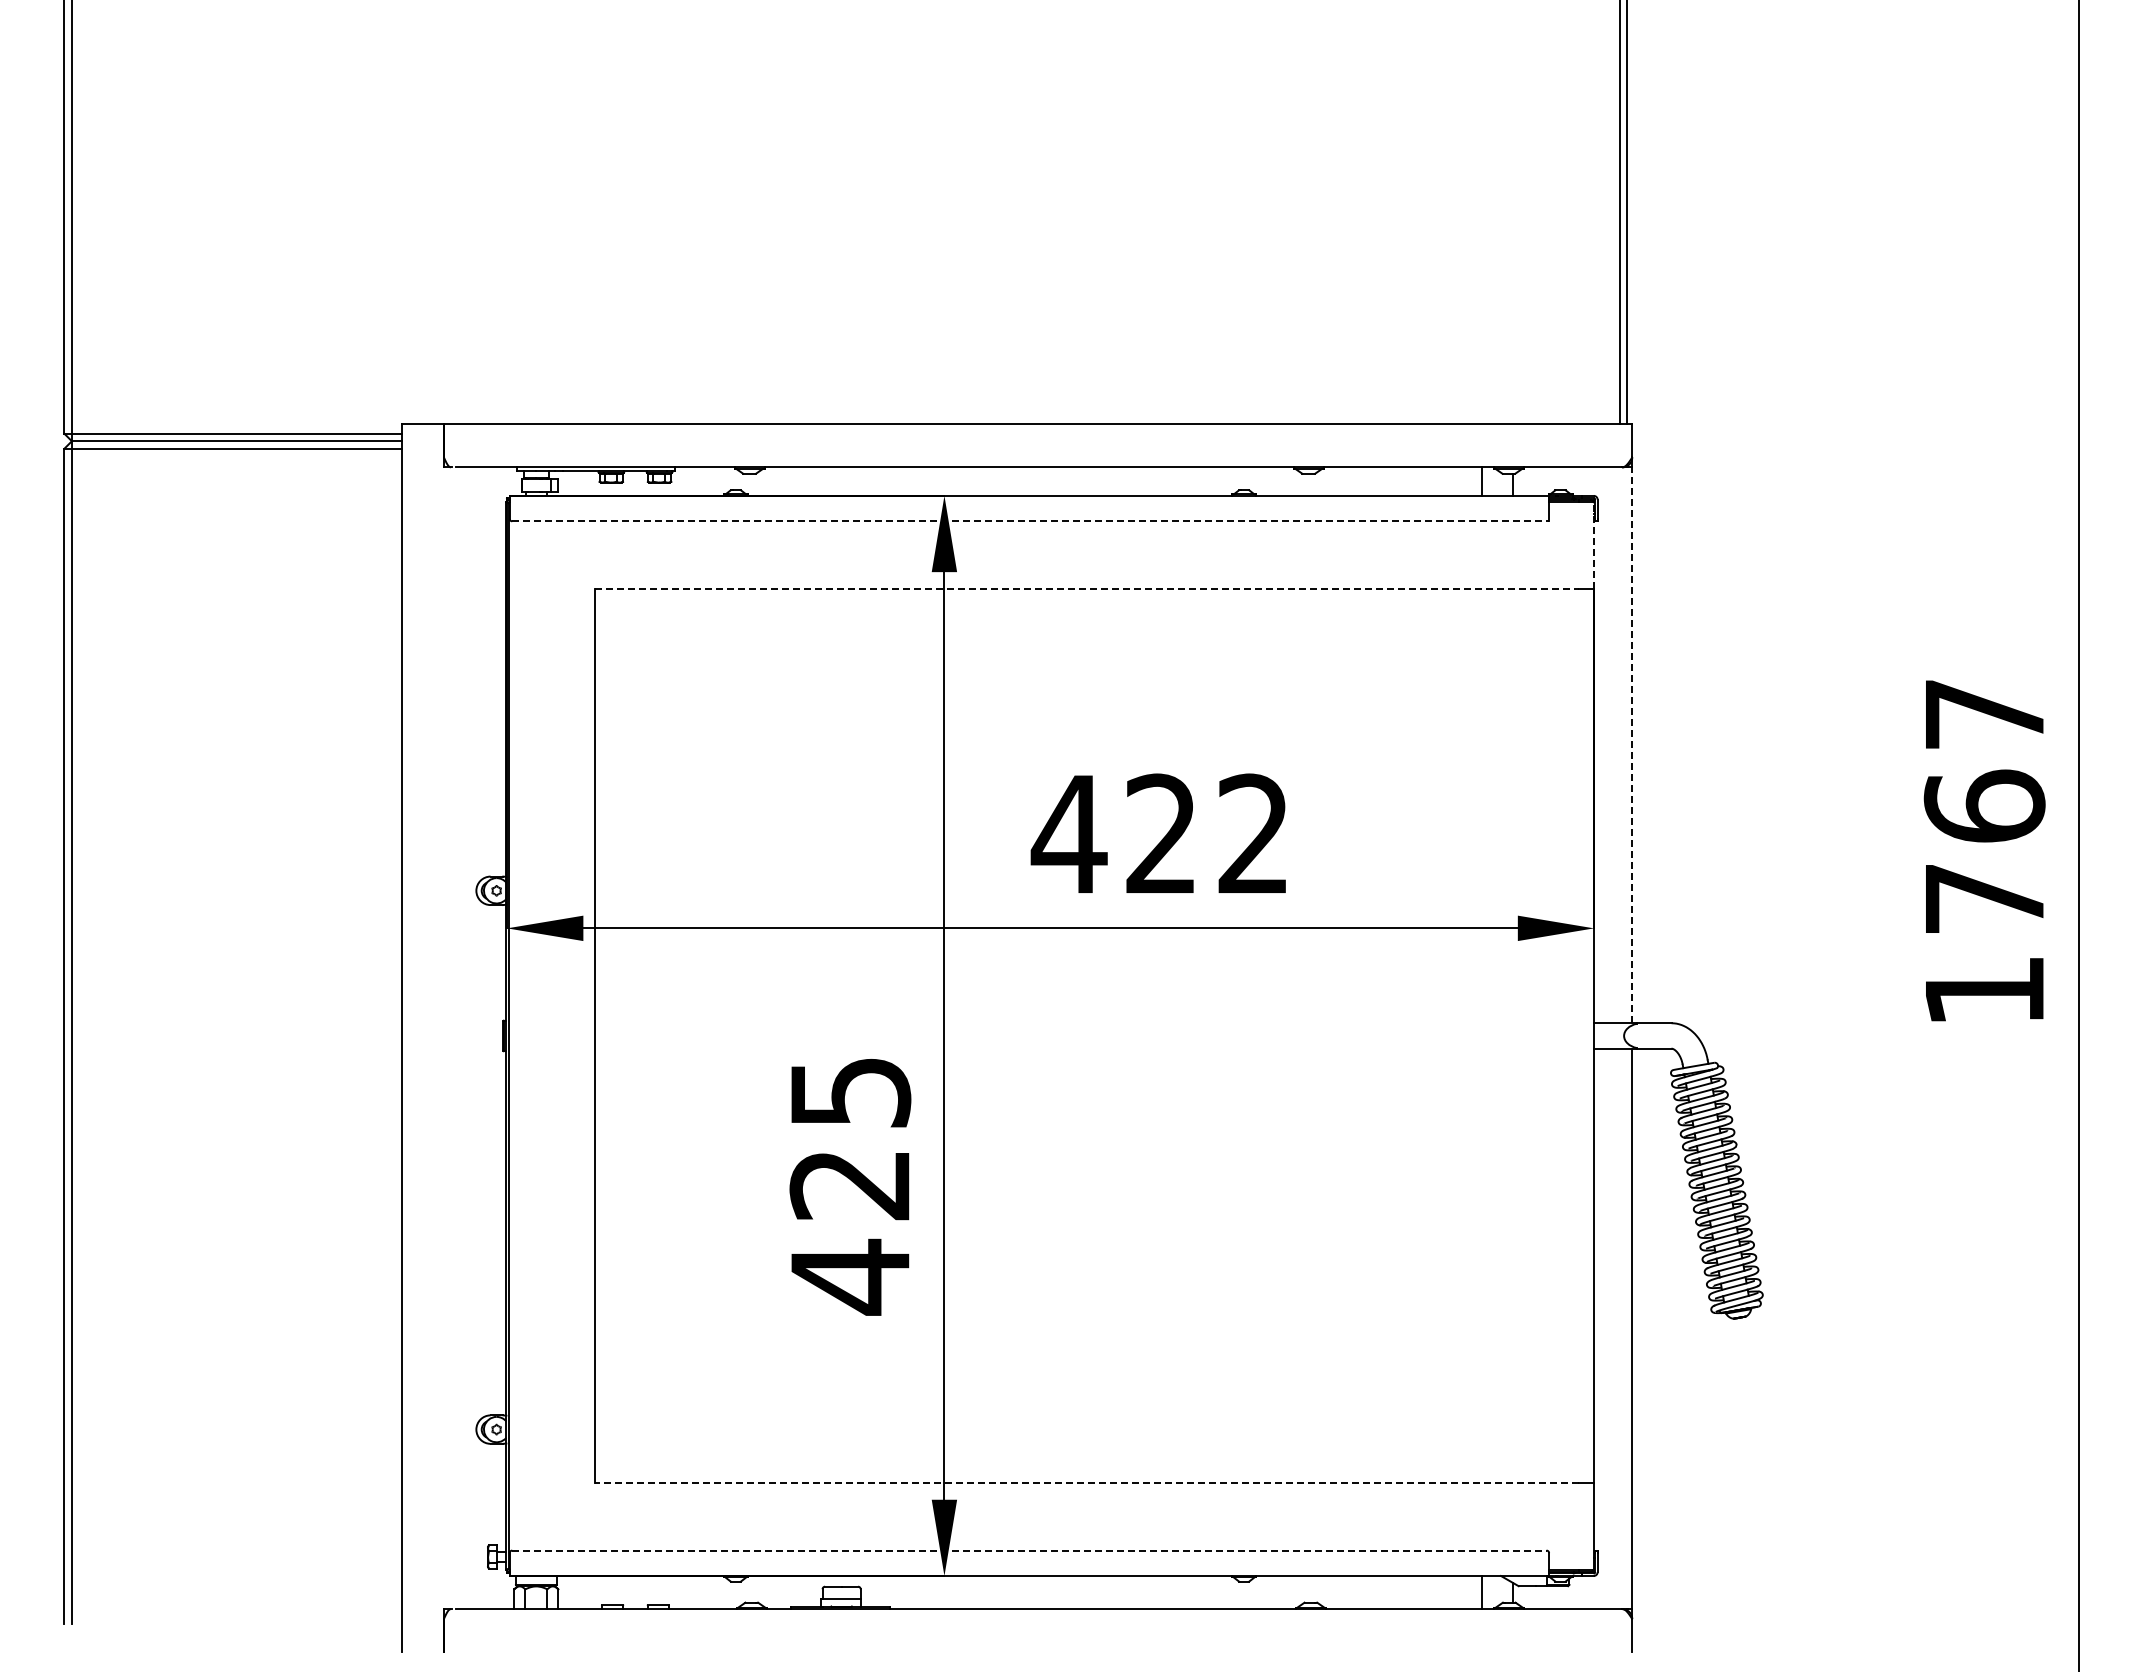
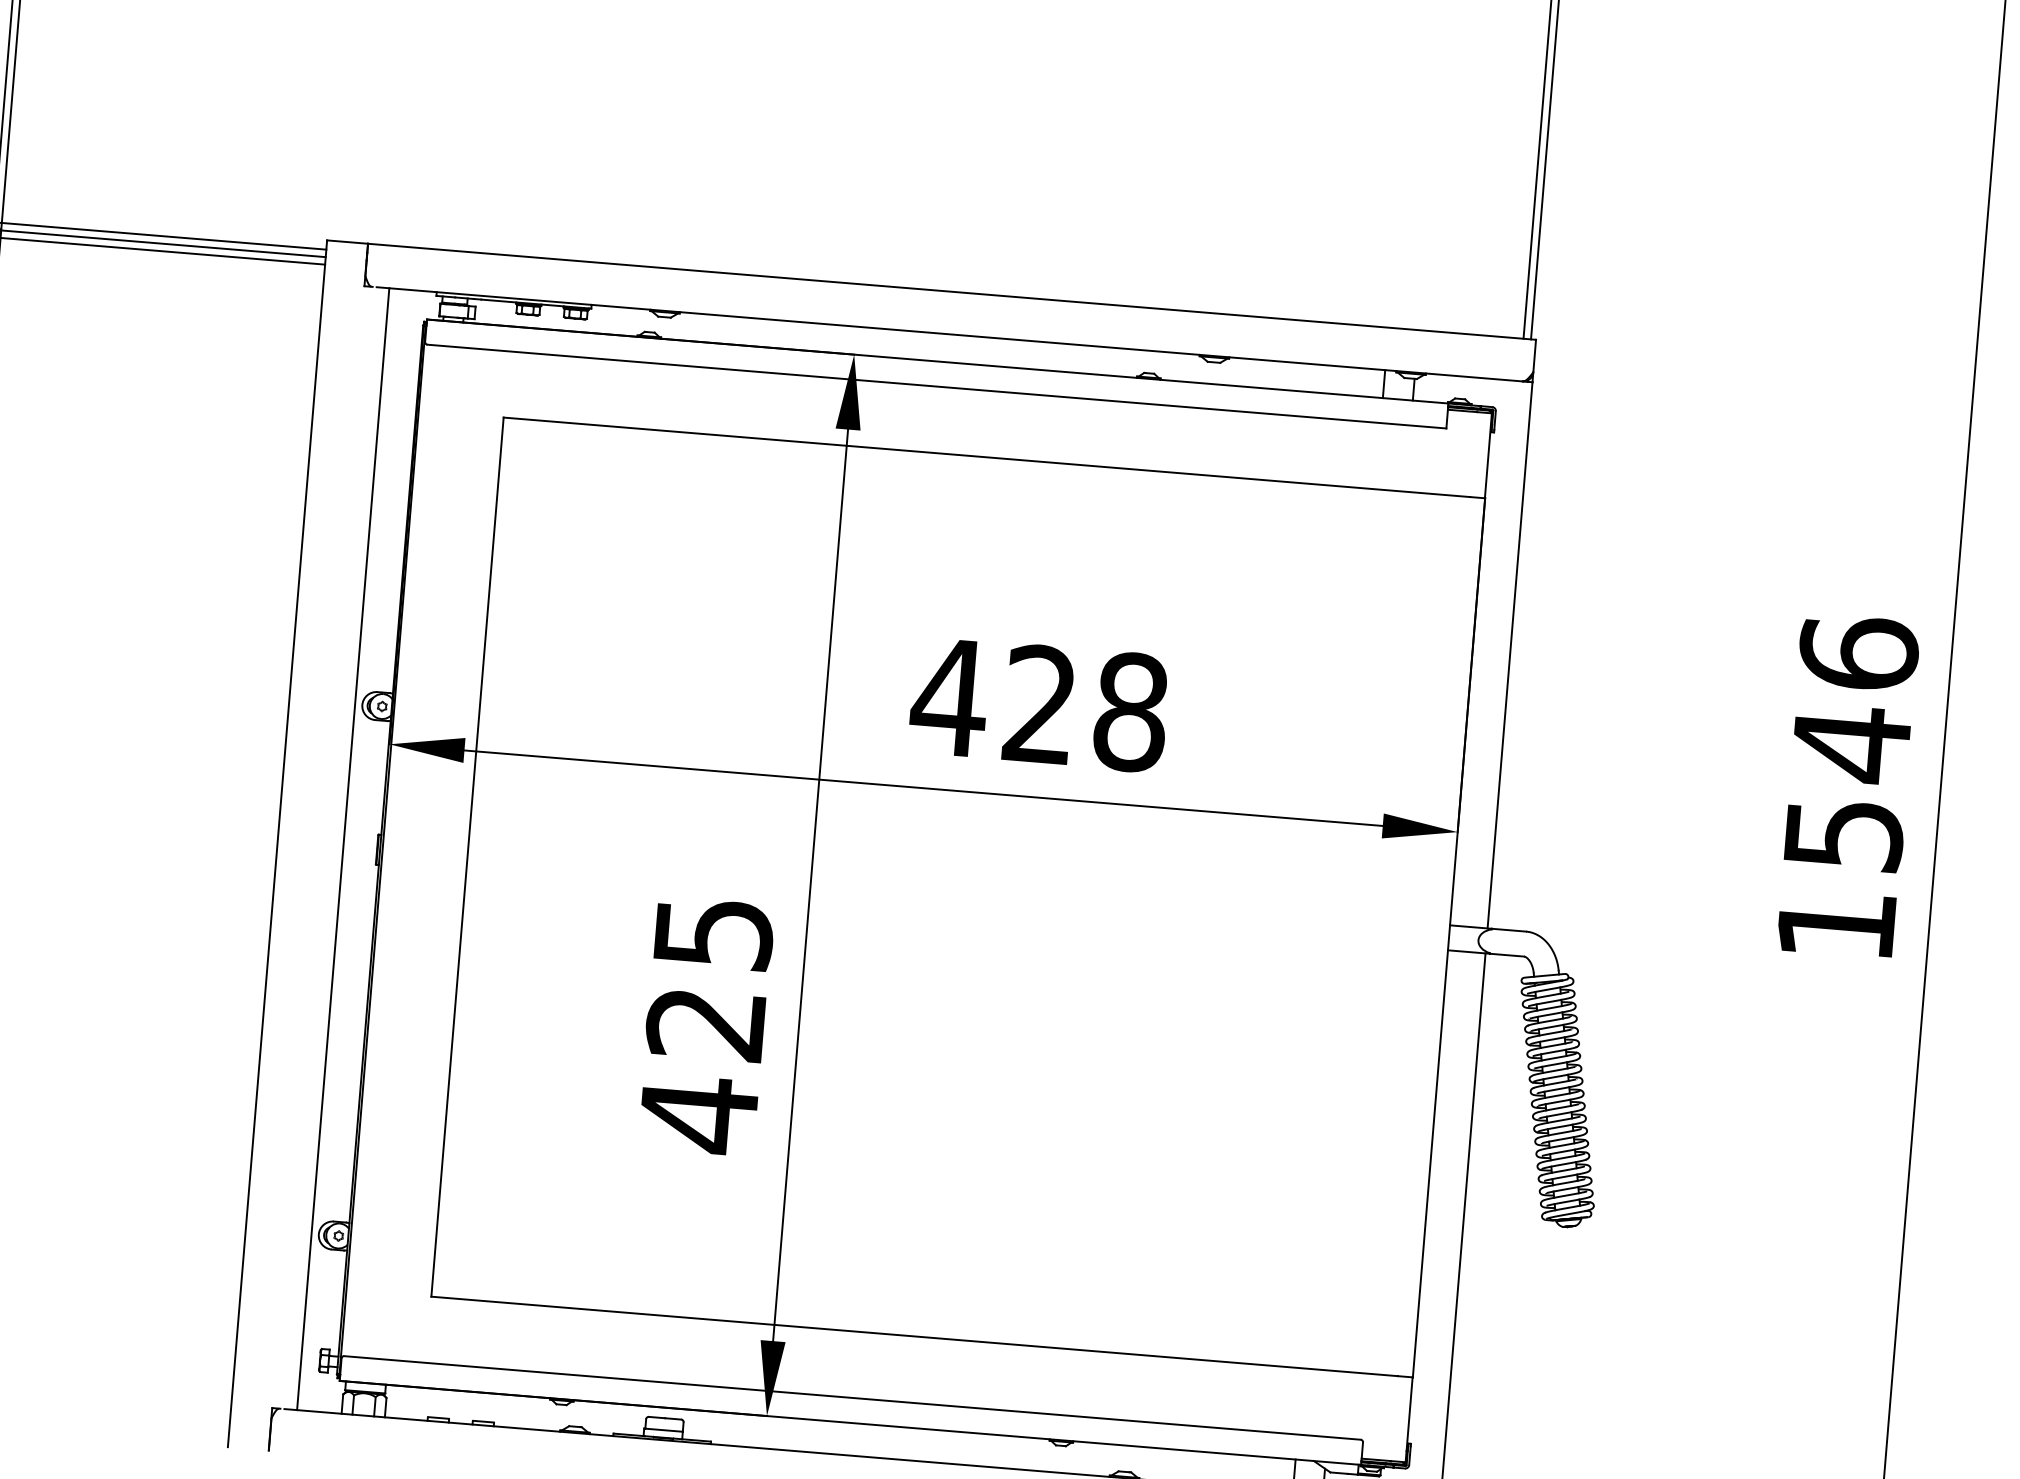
line: (1031, 521) -> (937, 386), dashed -> solid
line: (1593, 544) -> (1488, 454), dashed -> solid
line: (1087, 588) -> (987, 457), dashed -> solid
line: (1632, 745) -> (1510, 655), dashed -> solid
text: (1984, 805) -> (1851, 742), 1767 -> 1546
text: (1254, 834) -> (1131, 712), 422 -> 428
line: (469, 1038) -> (343, 849), added
line: (1087, 1483) -> (915, 1336), dashed -> solid
line: (1029, 1550) -> (852, 1397), dashed -> solid

